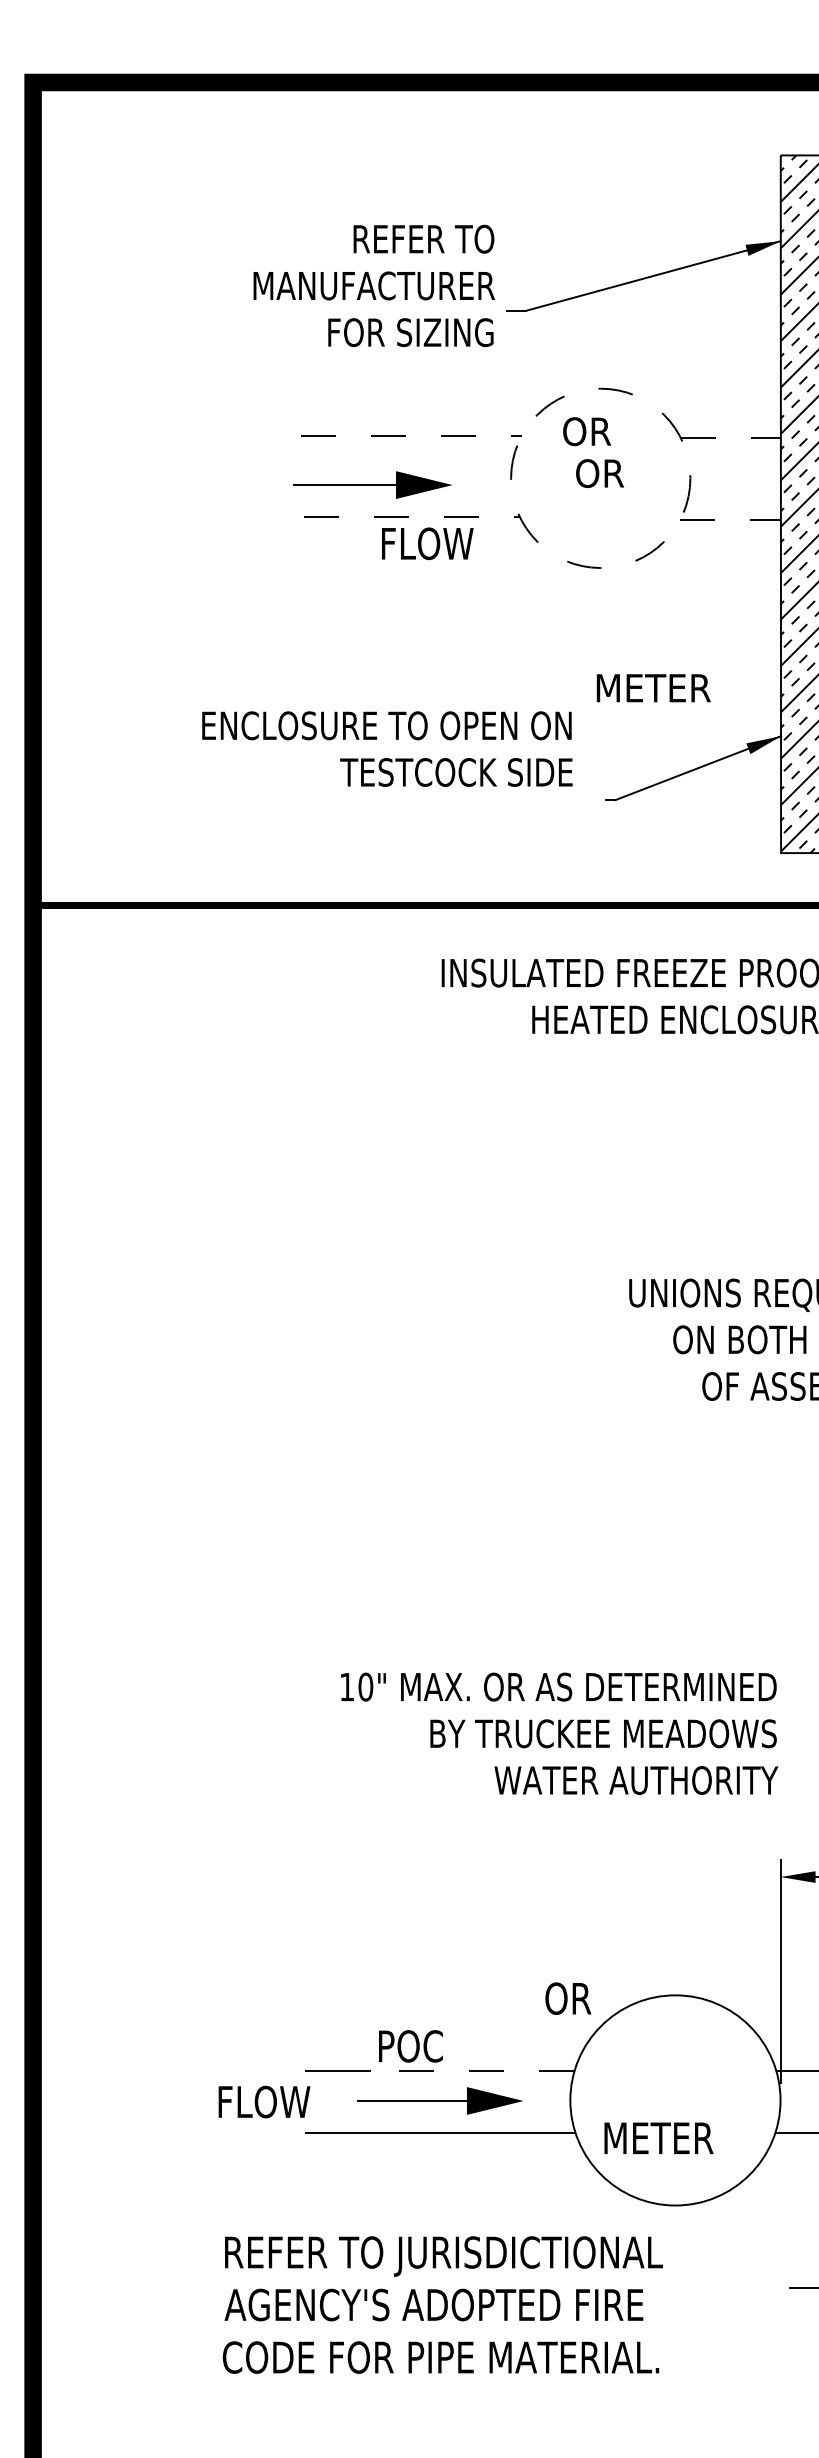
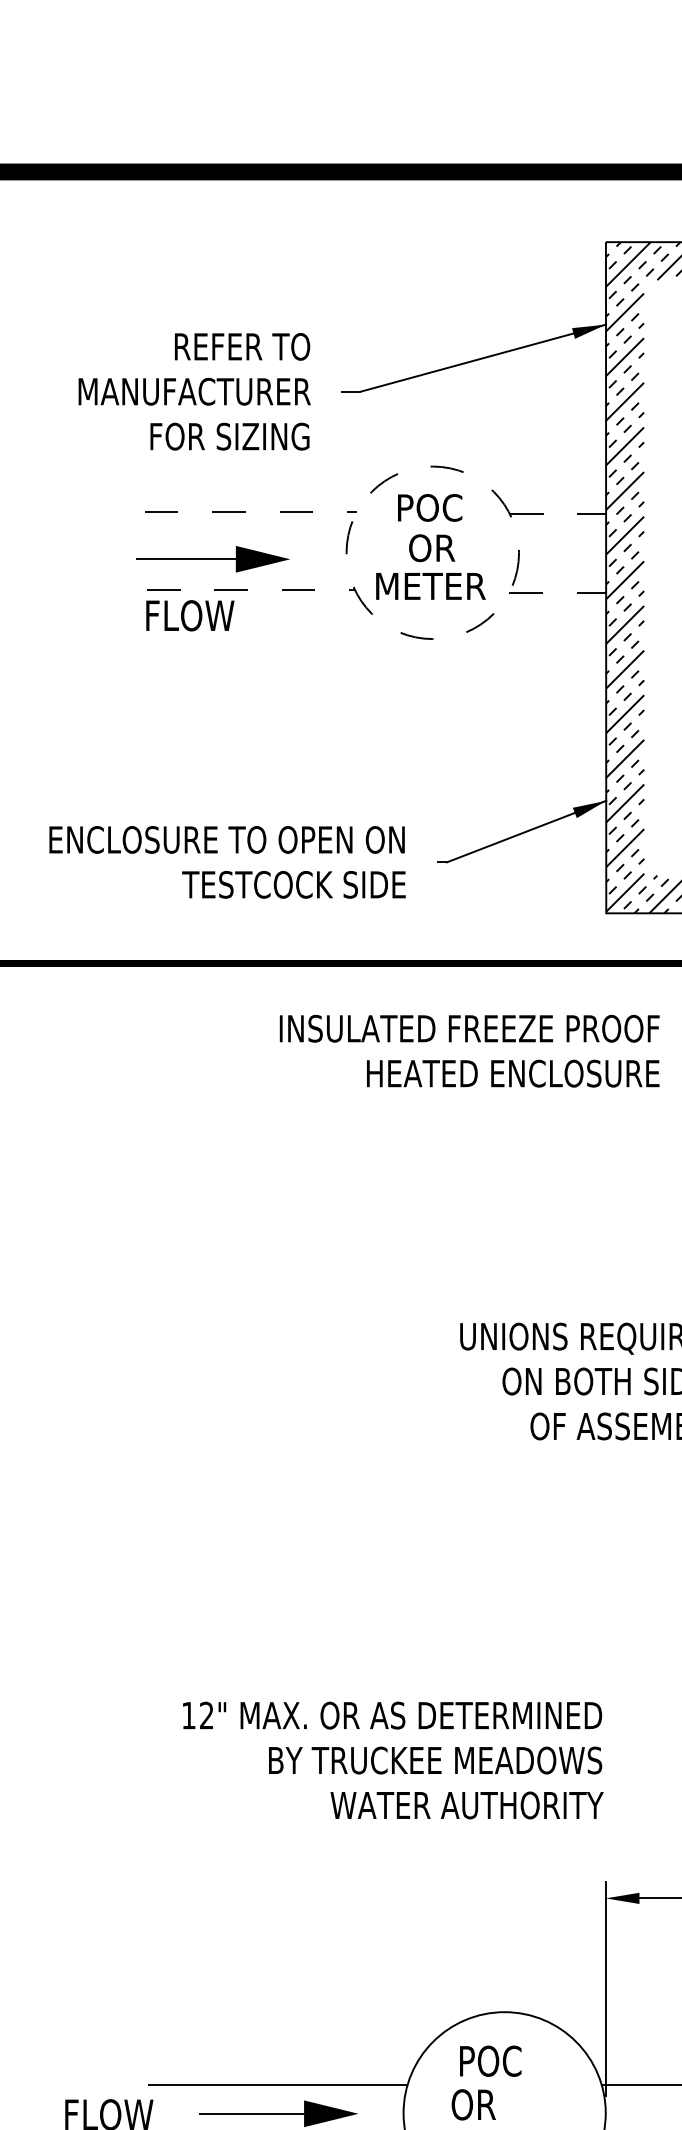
text: (373, 285) -> (193, 391), moved
text: (597, 431) -> (429, 507), OR -> POC
text: (427, 543) -> (190, 615), moved
text: (653, 688) -> (430, 586), moved
text: (387, 748) -> (227, 861), moved
text: (365, 1686) -> (206, 1715), 10" -> 12"
text: (568, 1998) -> (473, 2104), moved
text: (410, 2046) -> (490, 2061), moved
line: (472, 2071) -> (309, 2085), dashed -> solid

